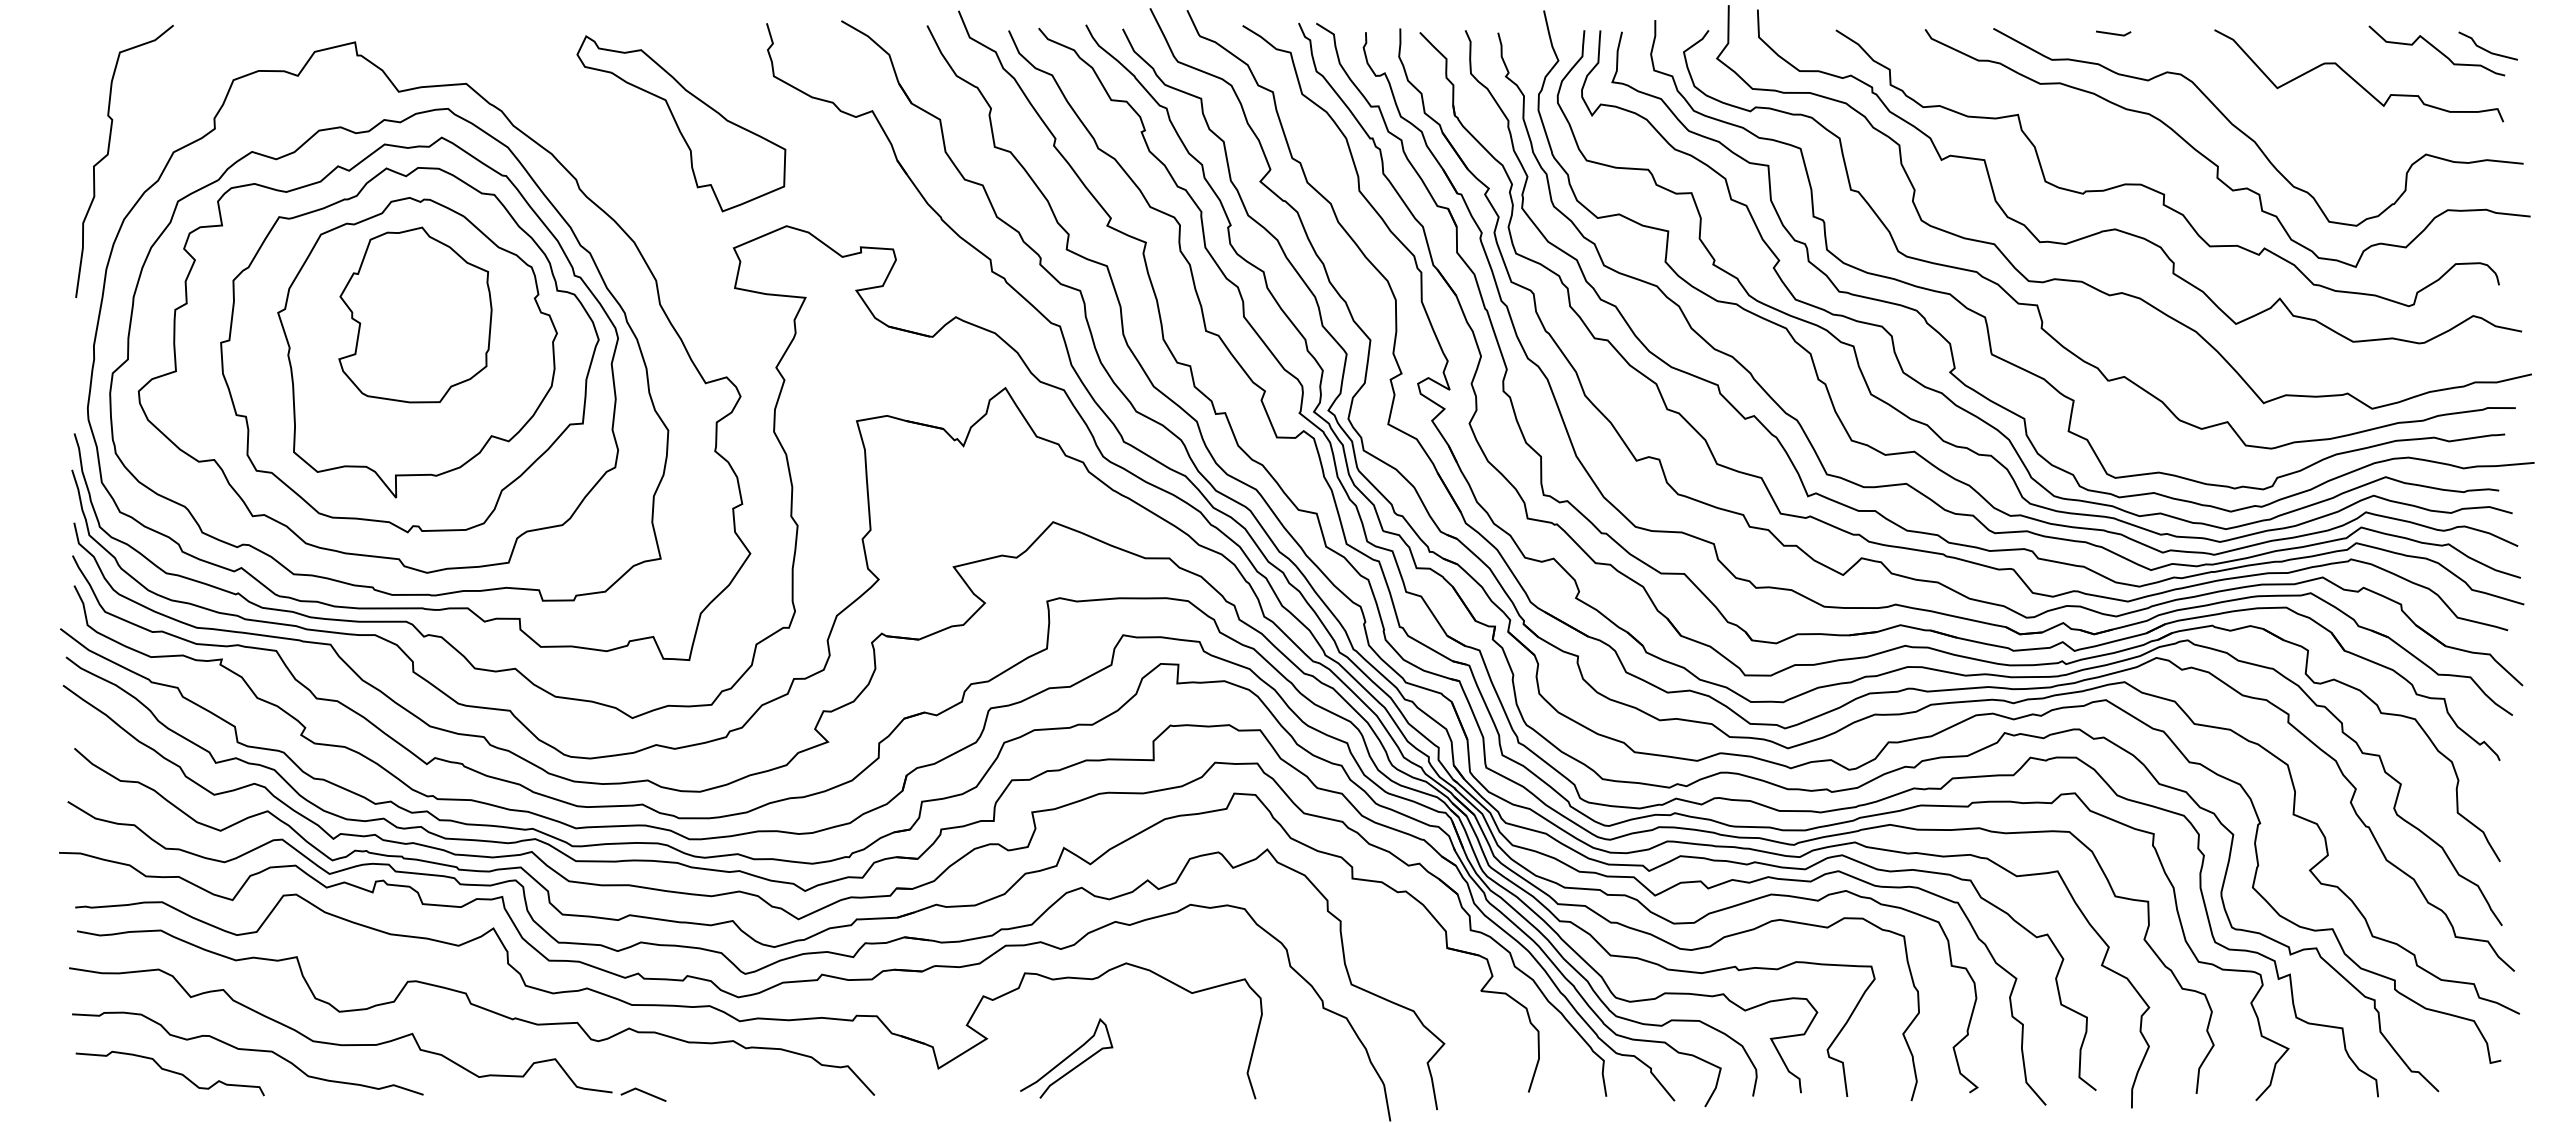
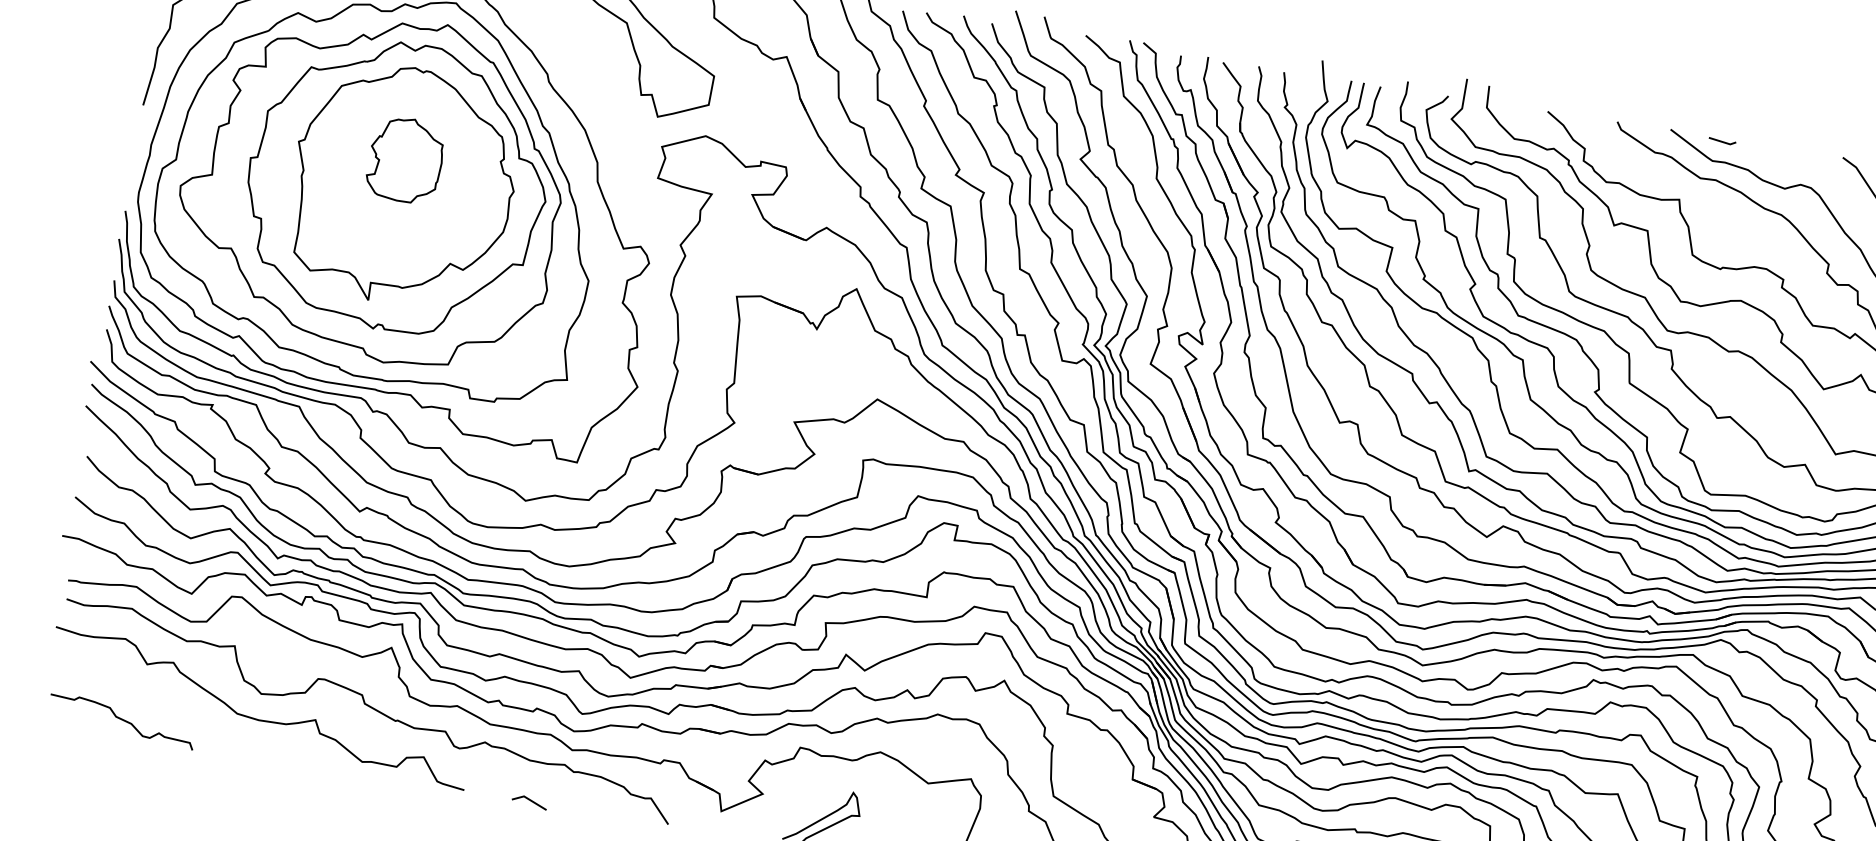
line: (2113, 33) -> (1722, 141), moved
part: (415, 314) -> (405, 159), size x0.6
curve: (247, 1050) -> (184, 712), removed
line: (644, 1093) -> (530, 801), moved

